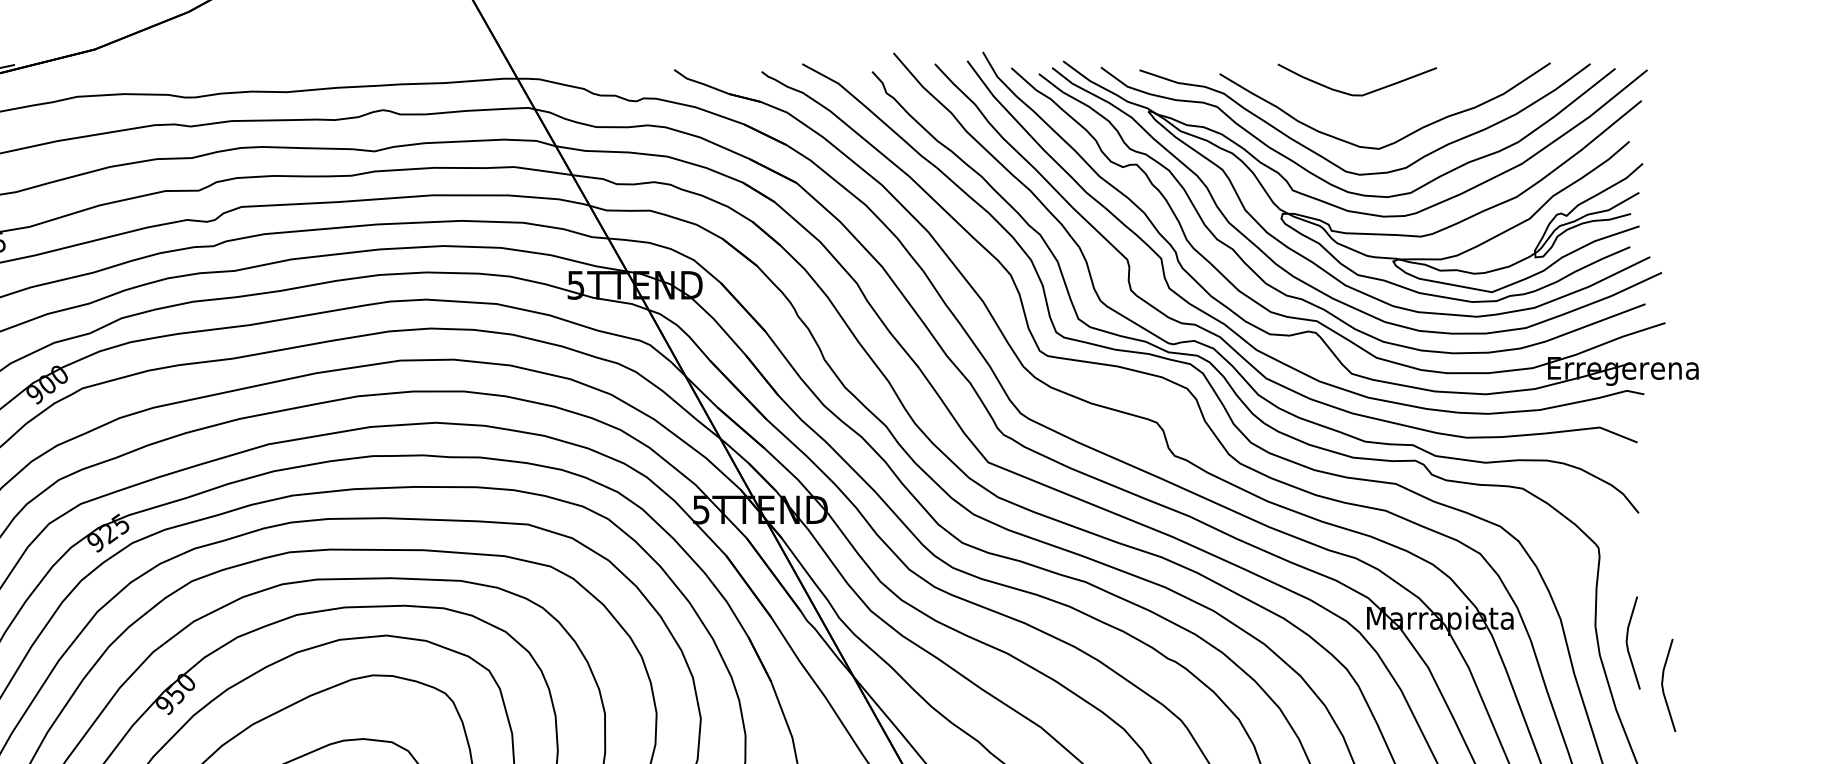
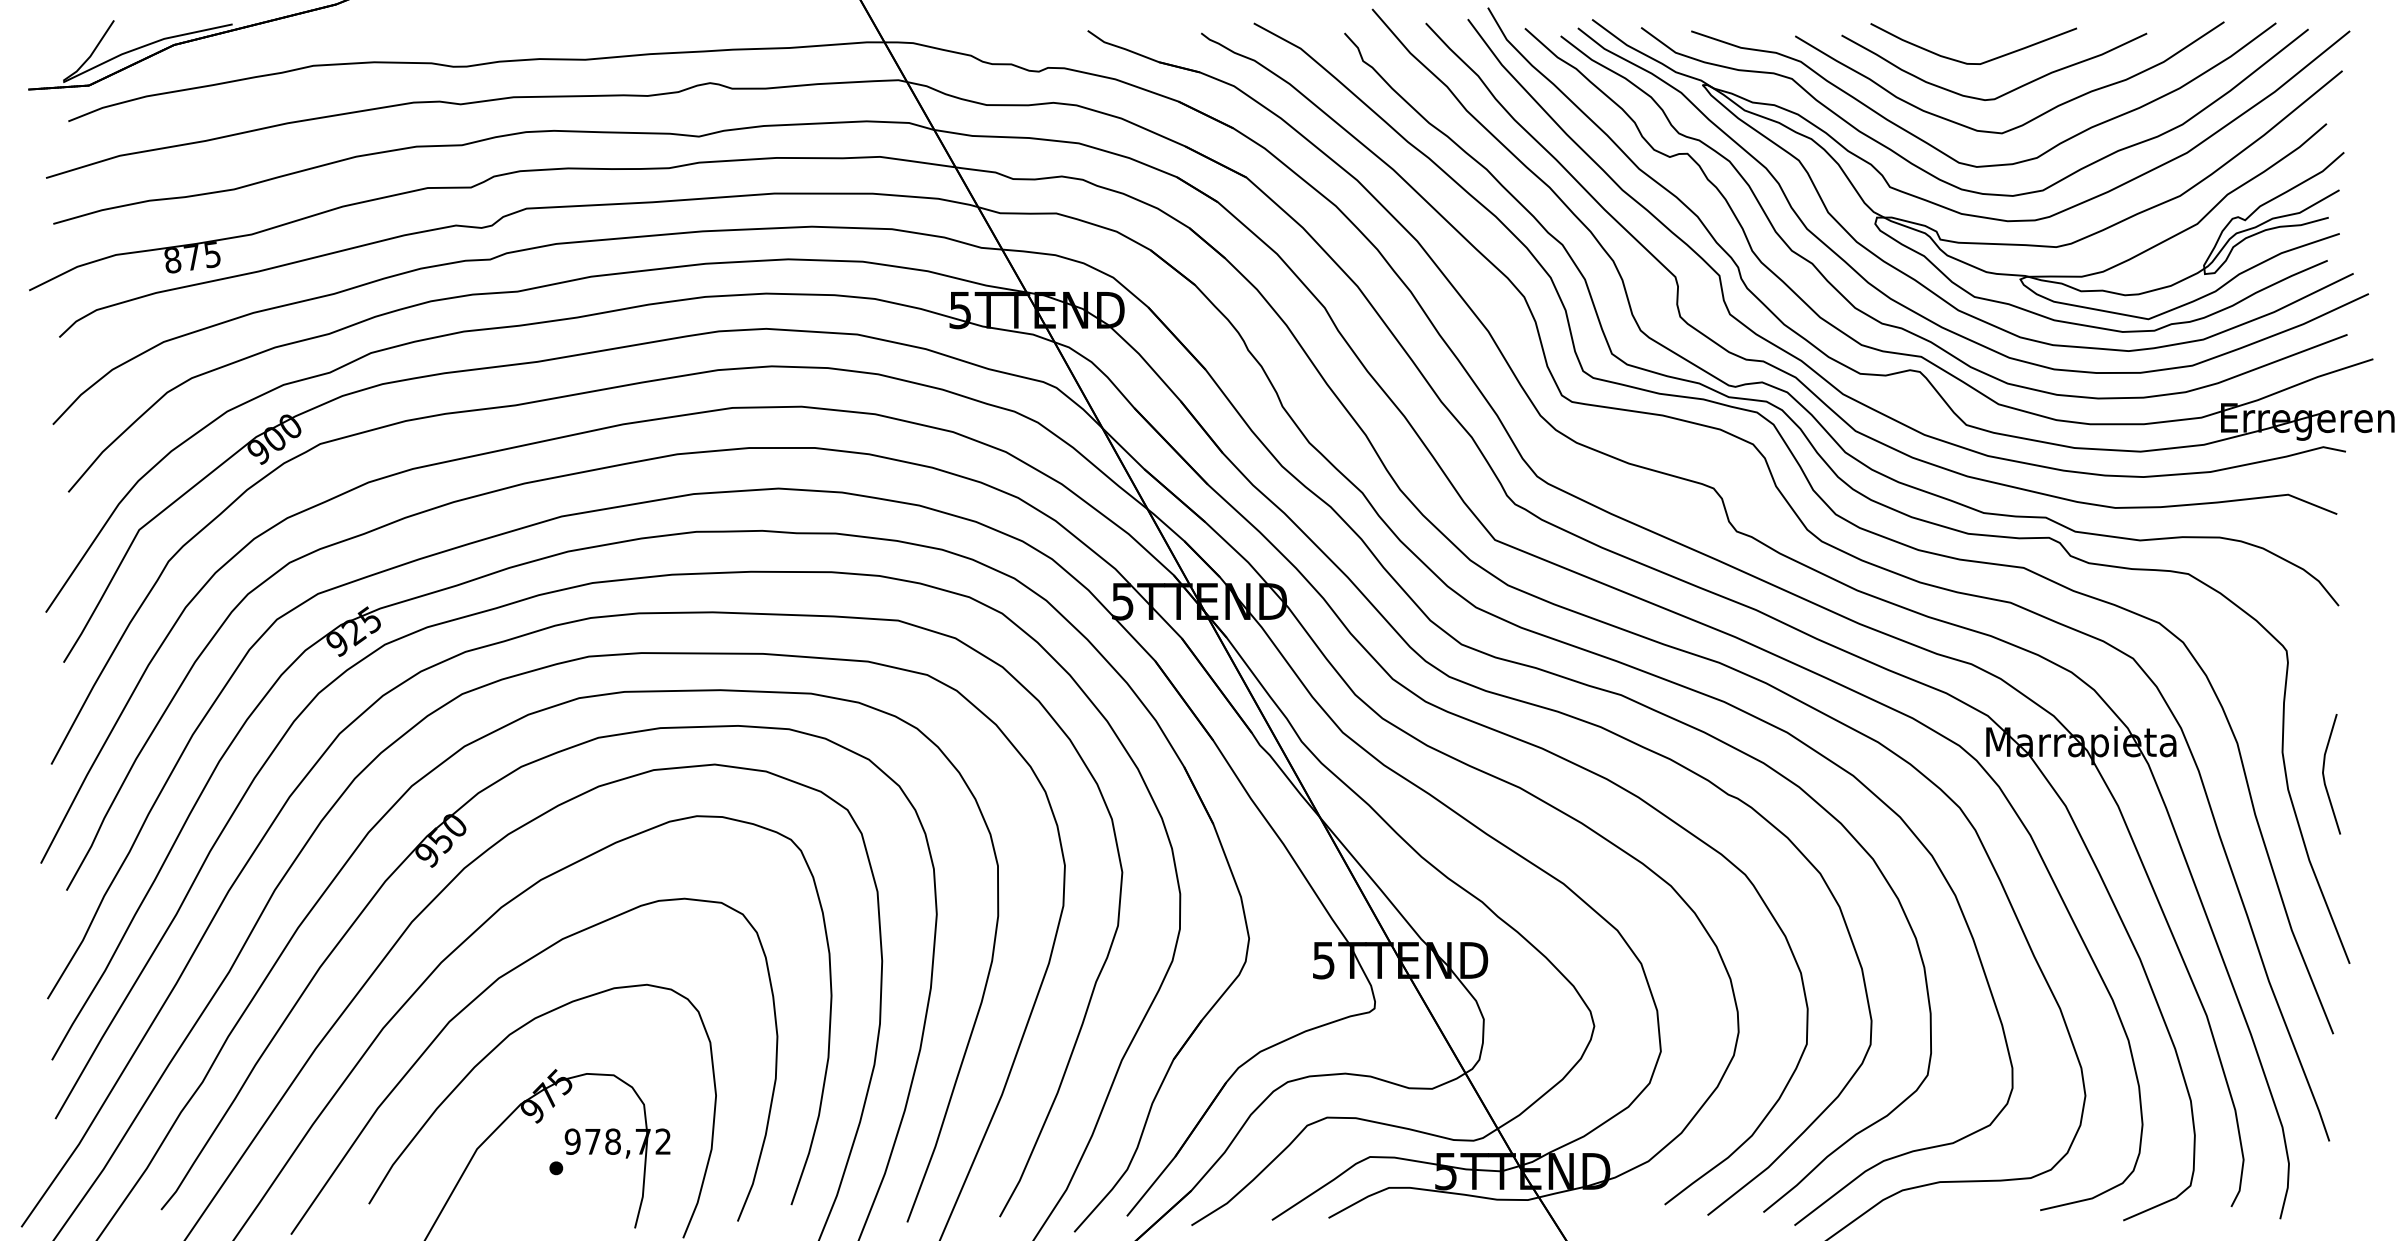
curve: (1382, 117) -> (2006, 92), added
line: (1663, 685) -> (2370, 829), removed

